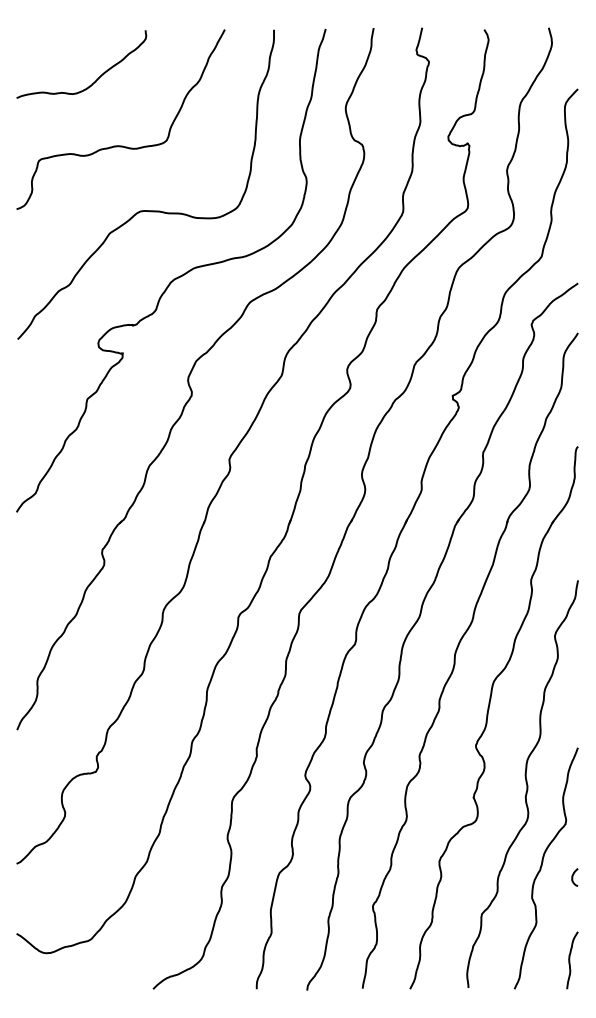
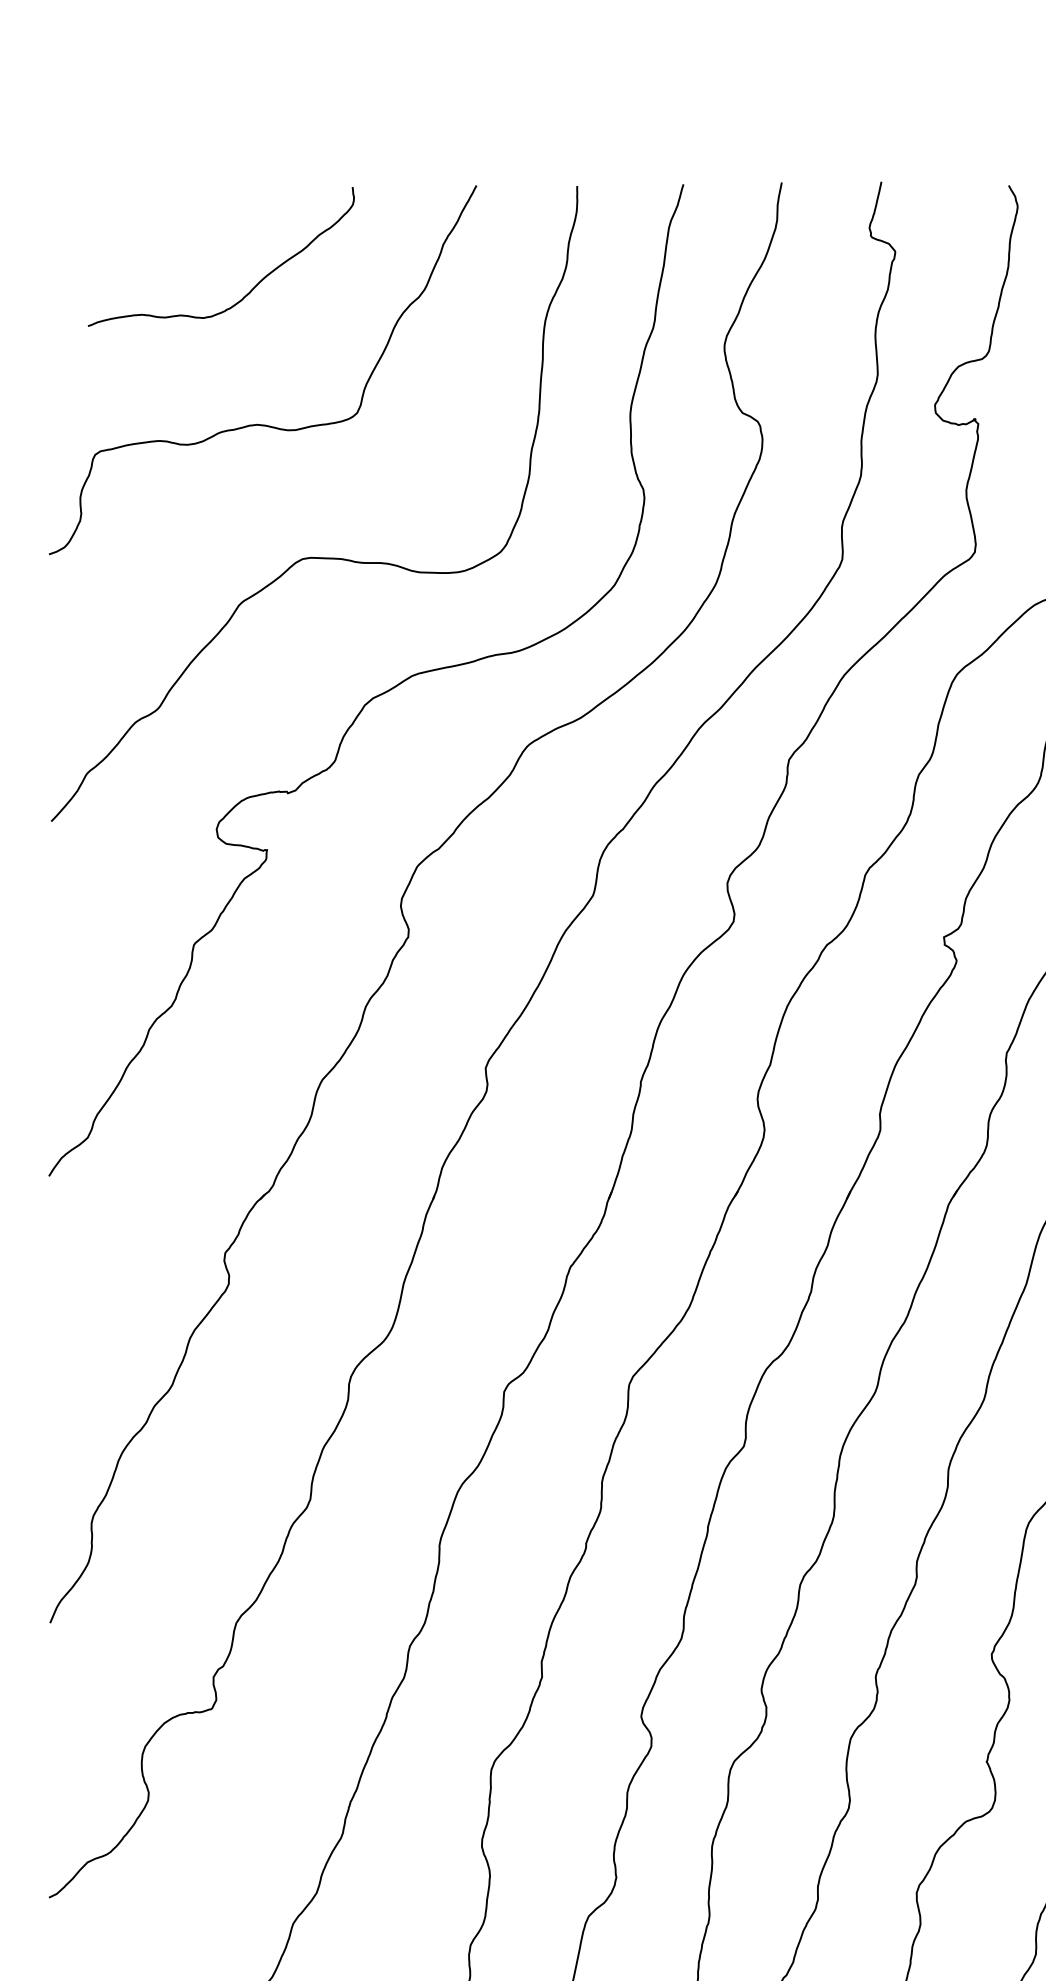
curve: (96, 79) -> (251, 288), moved

